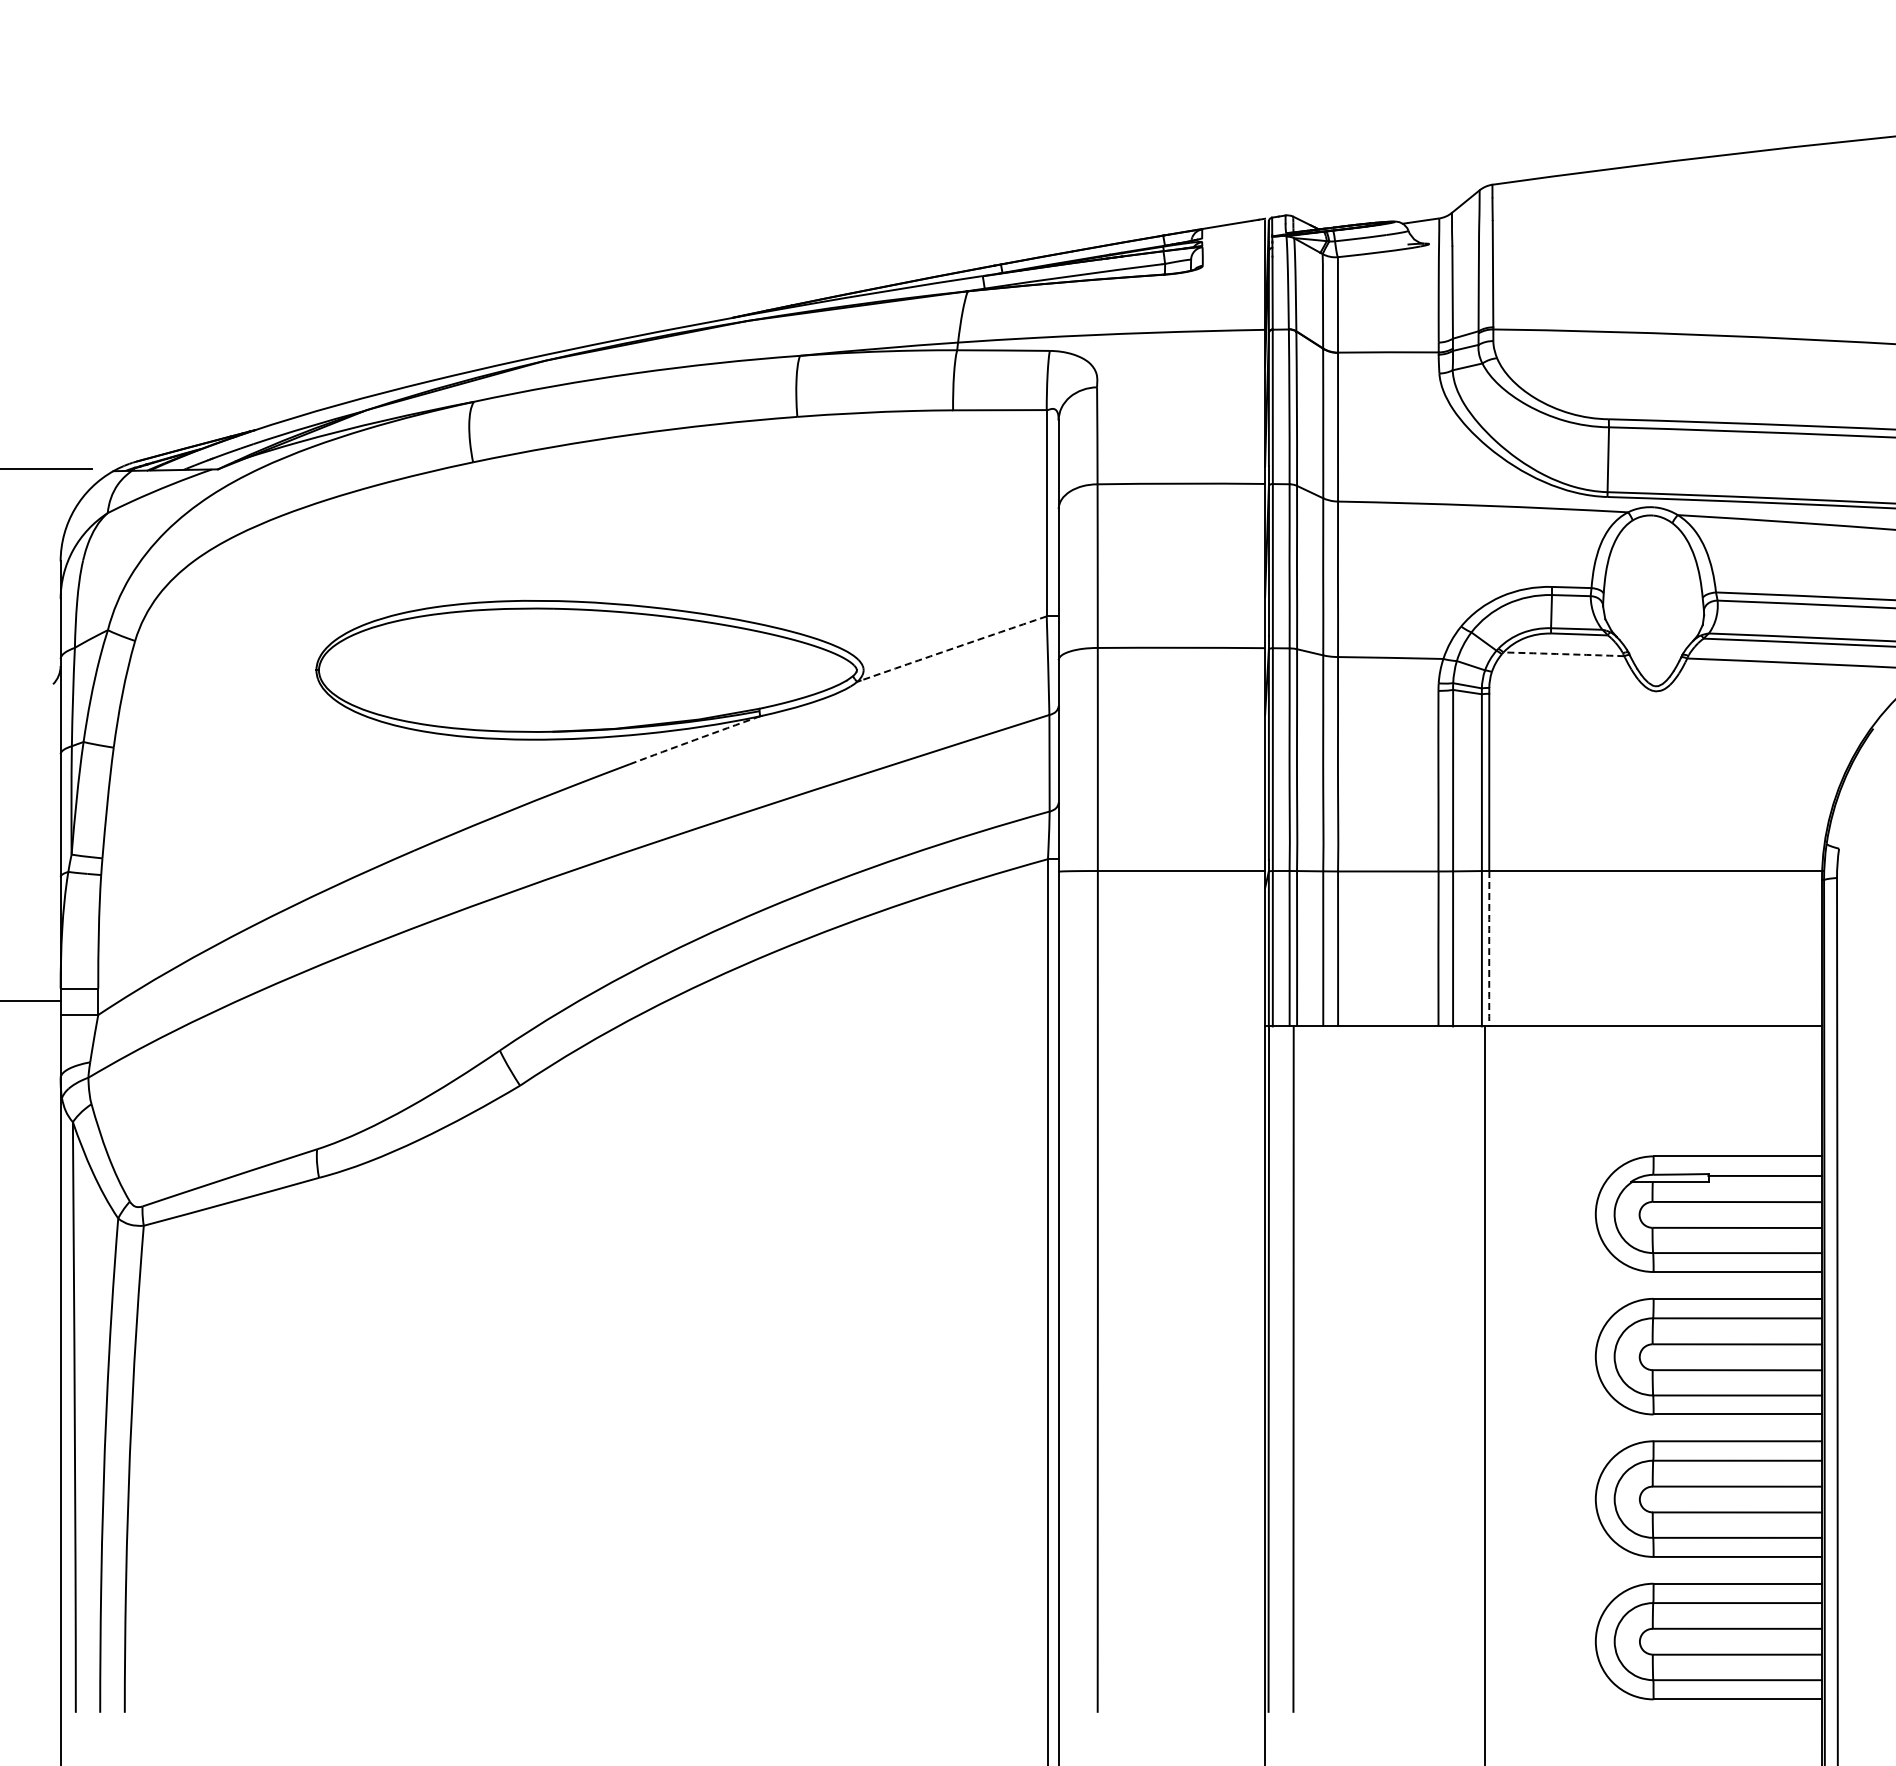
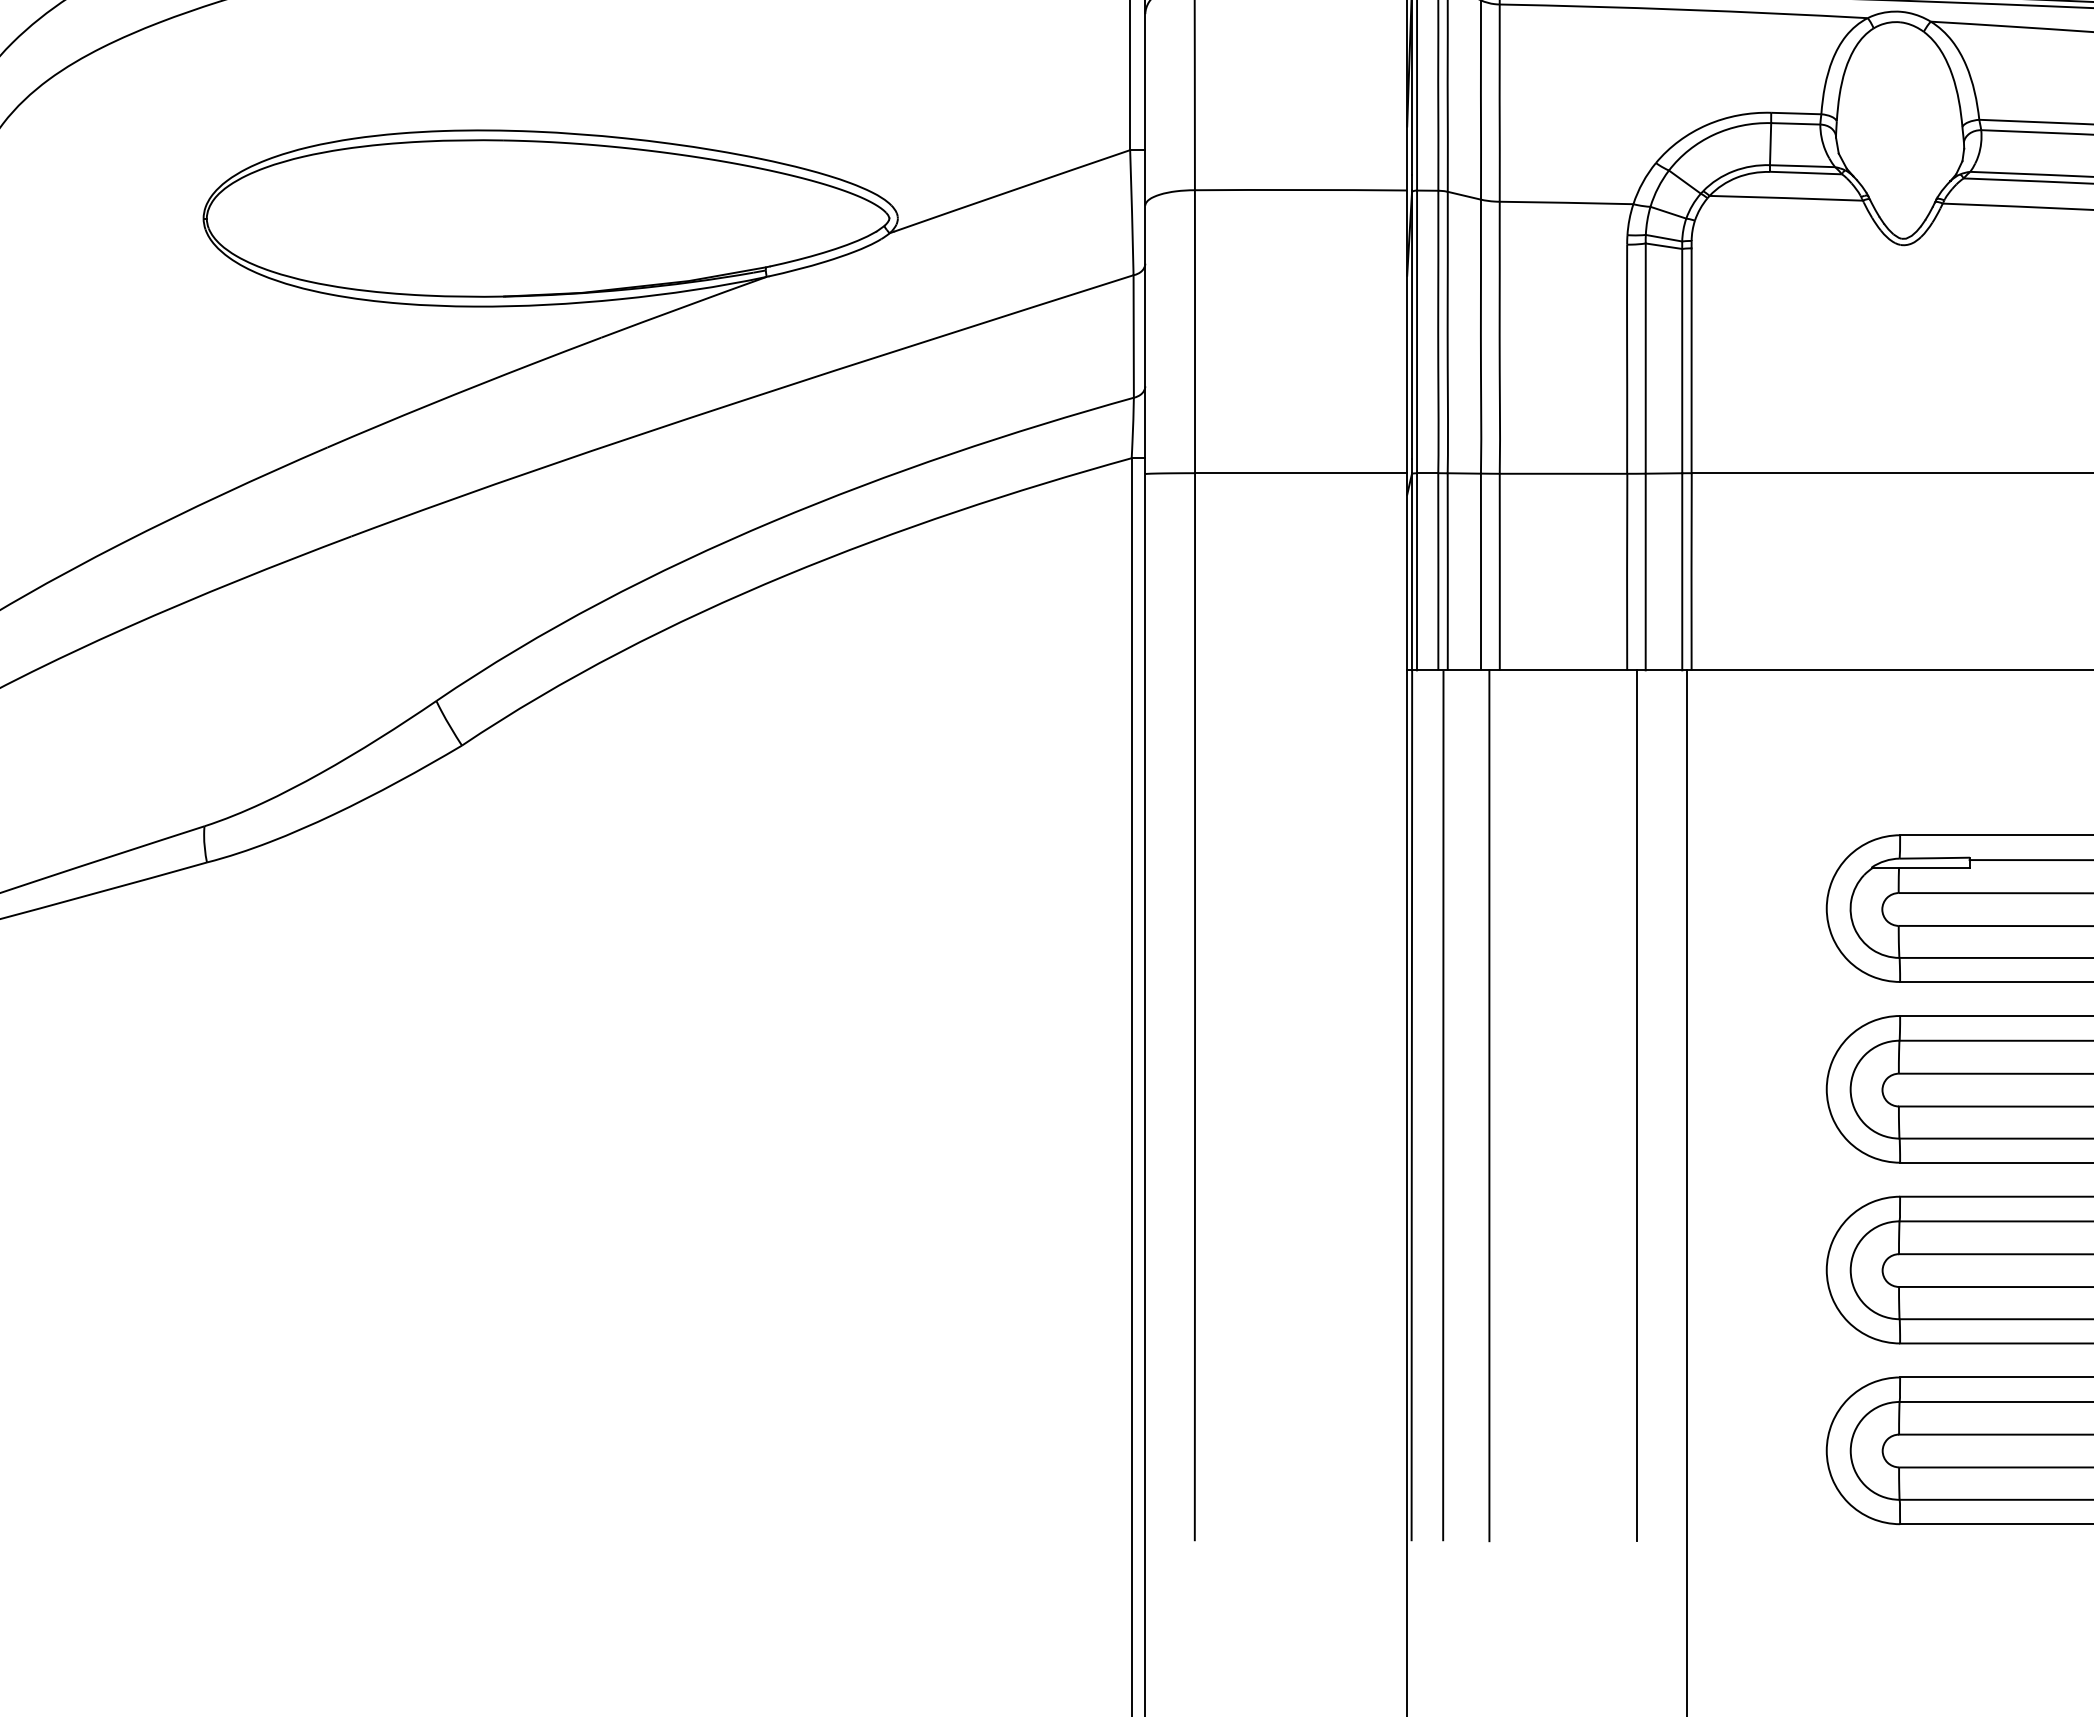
arc: (953, 648) -> (1011, 190), dashed -> solid
arc: (1563, 654) -> (1785, 198), dashed -> solid
arc: (695, 740) -> (684, 307), dashed -> solid
arc: (1489, 948) -> (1691, 571), dashed -> solid
line: (1329, 1369) -> (1488, 1105), added
line: (1446, 1369) -> (1637, 1105), added

